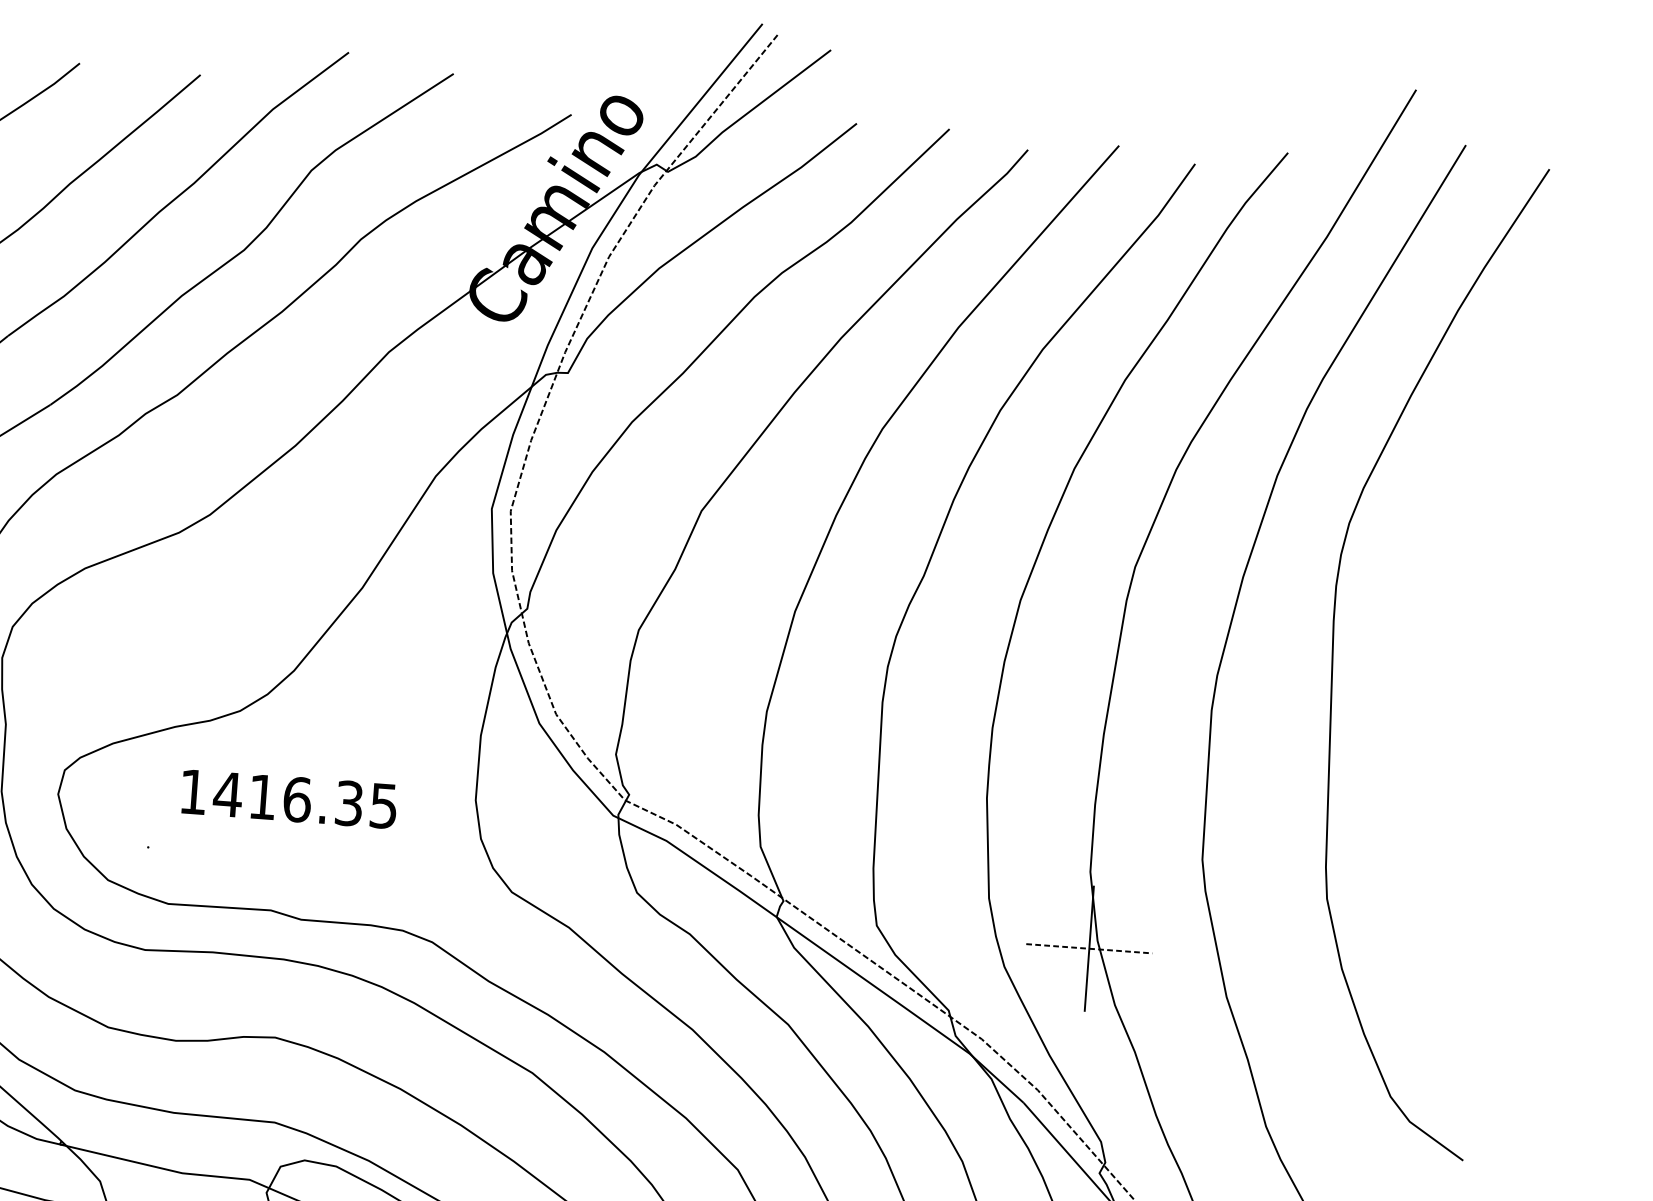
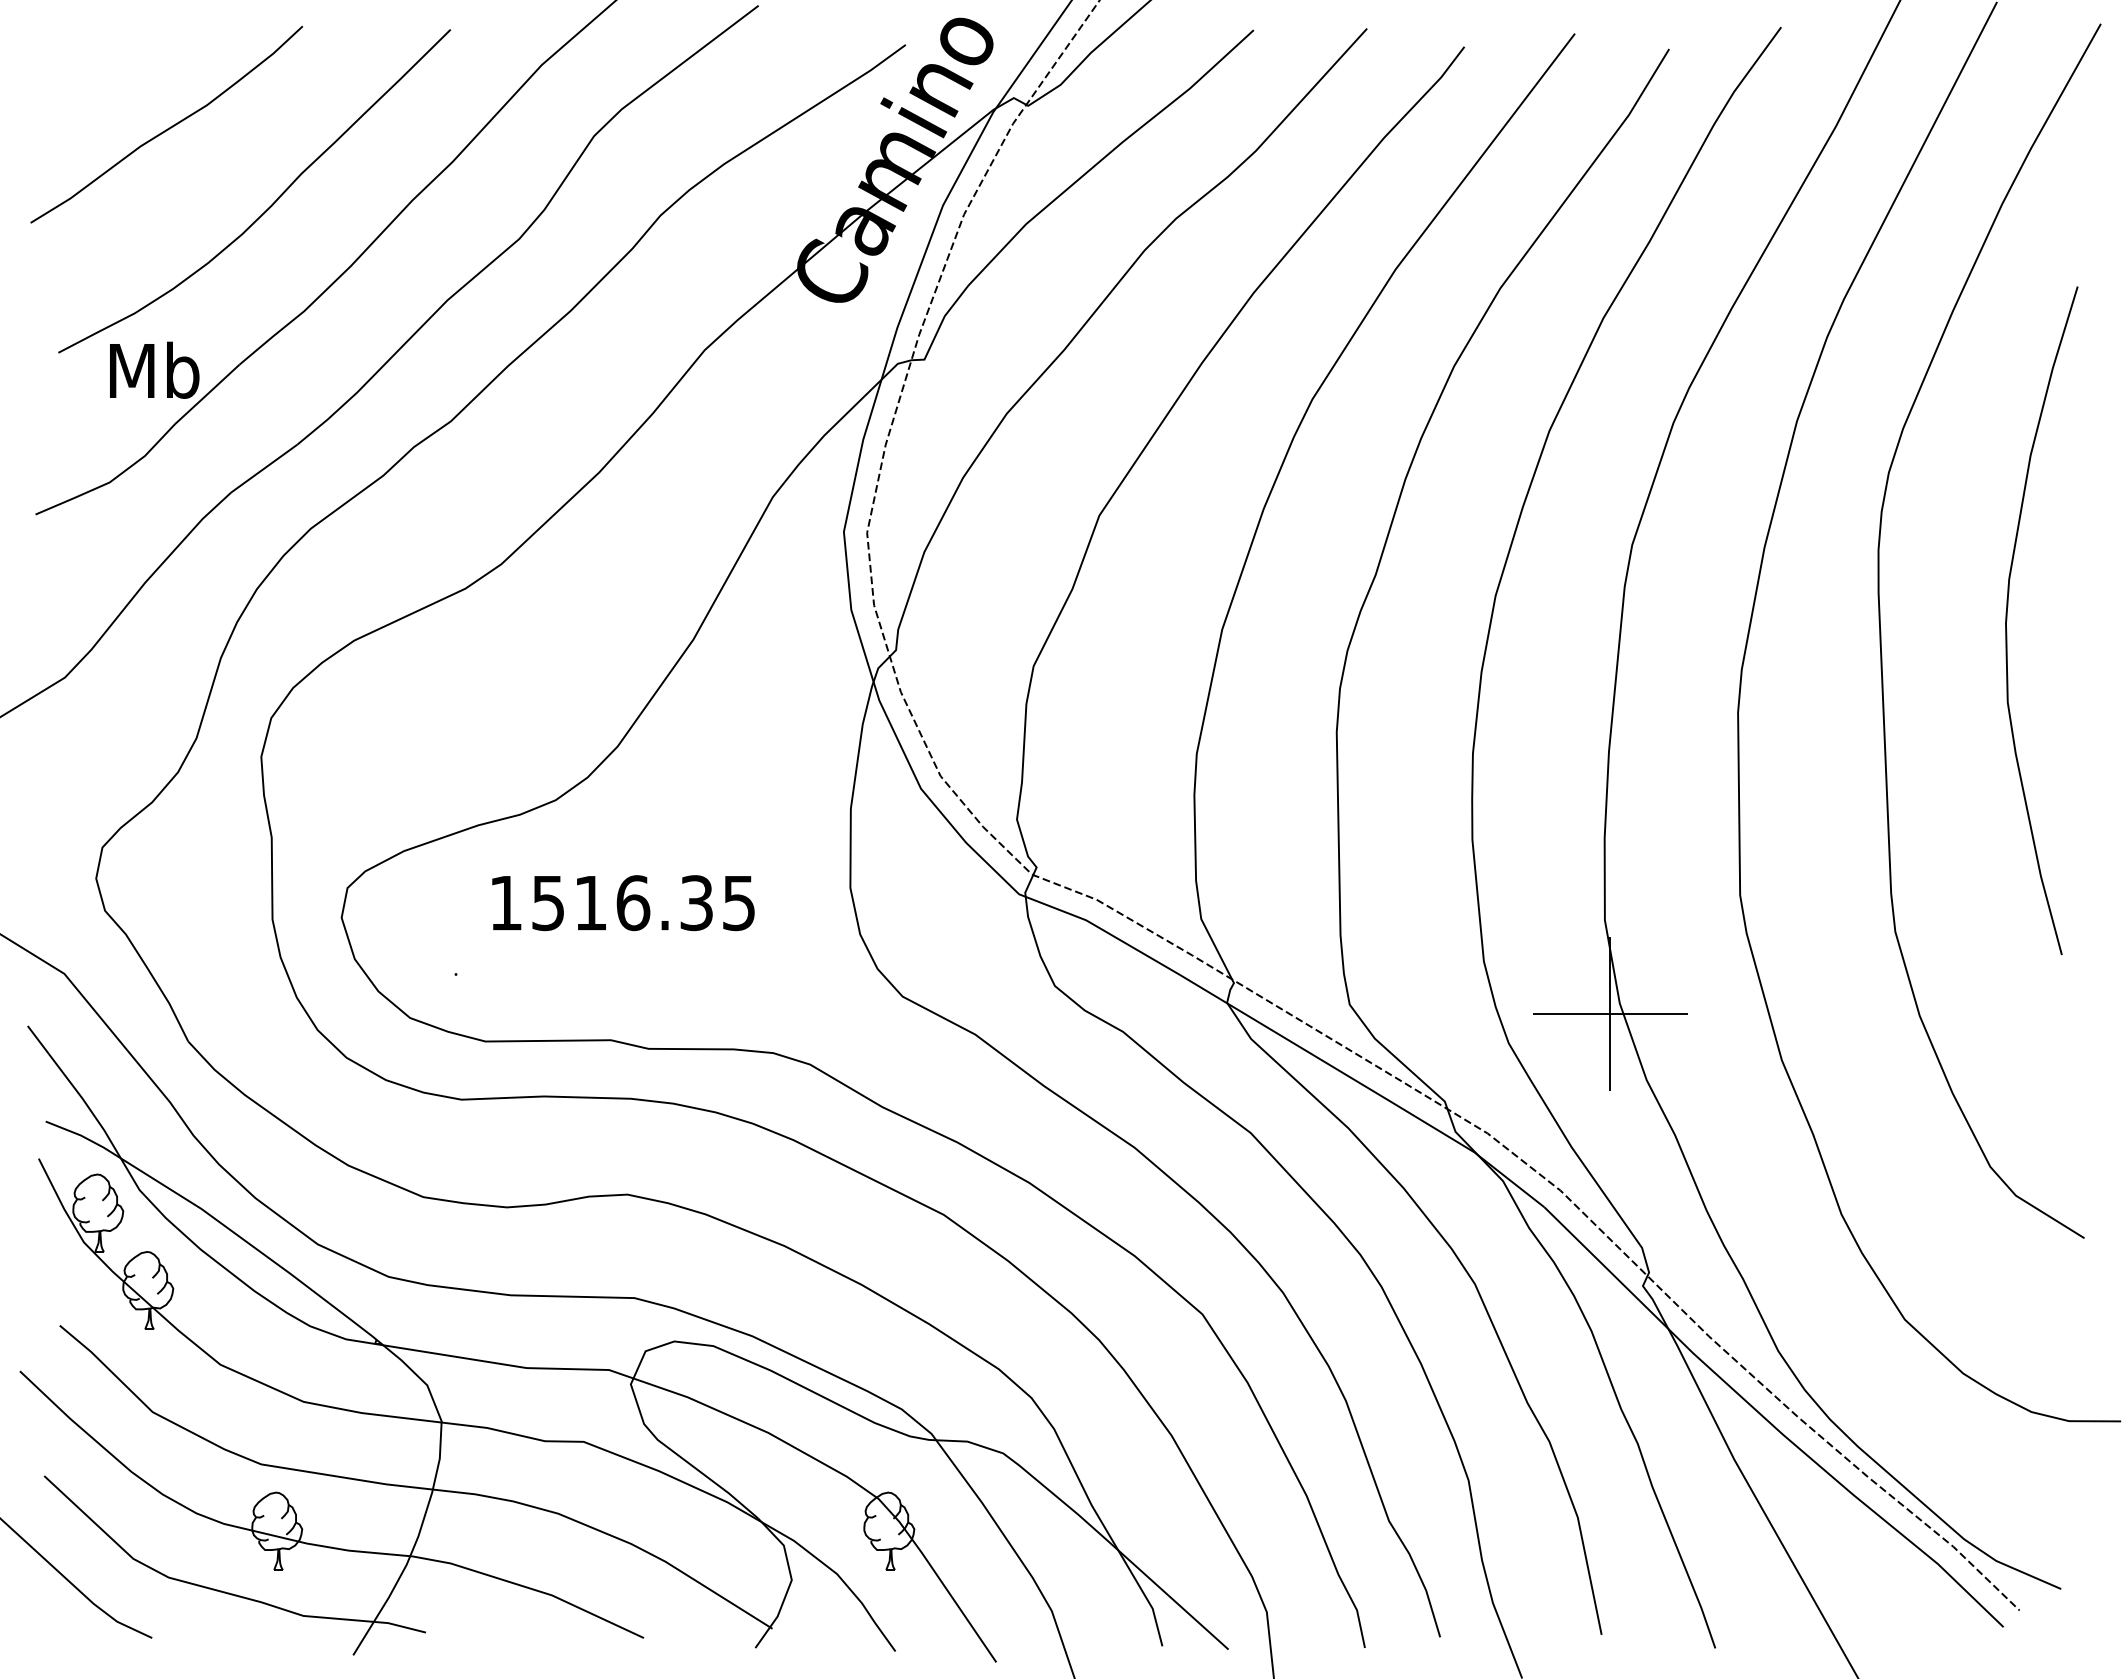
curve: (1437, 651) -> (2007, 620), added
text: (227, 794) -> (547, 903), 1416.35 -> 1516.35
line: (1089, 948) -> (1610, 1013), dashed -> solid

